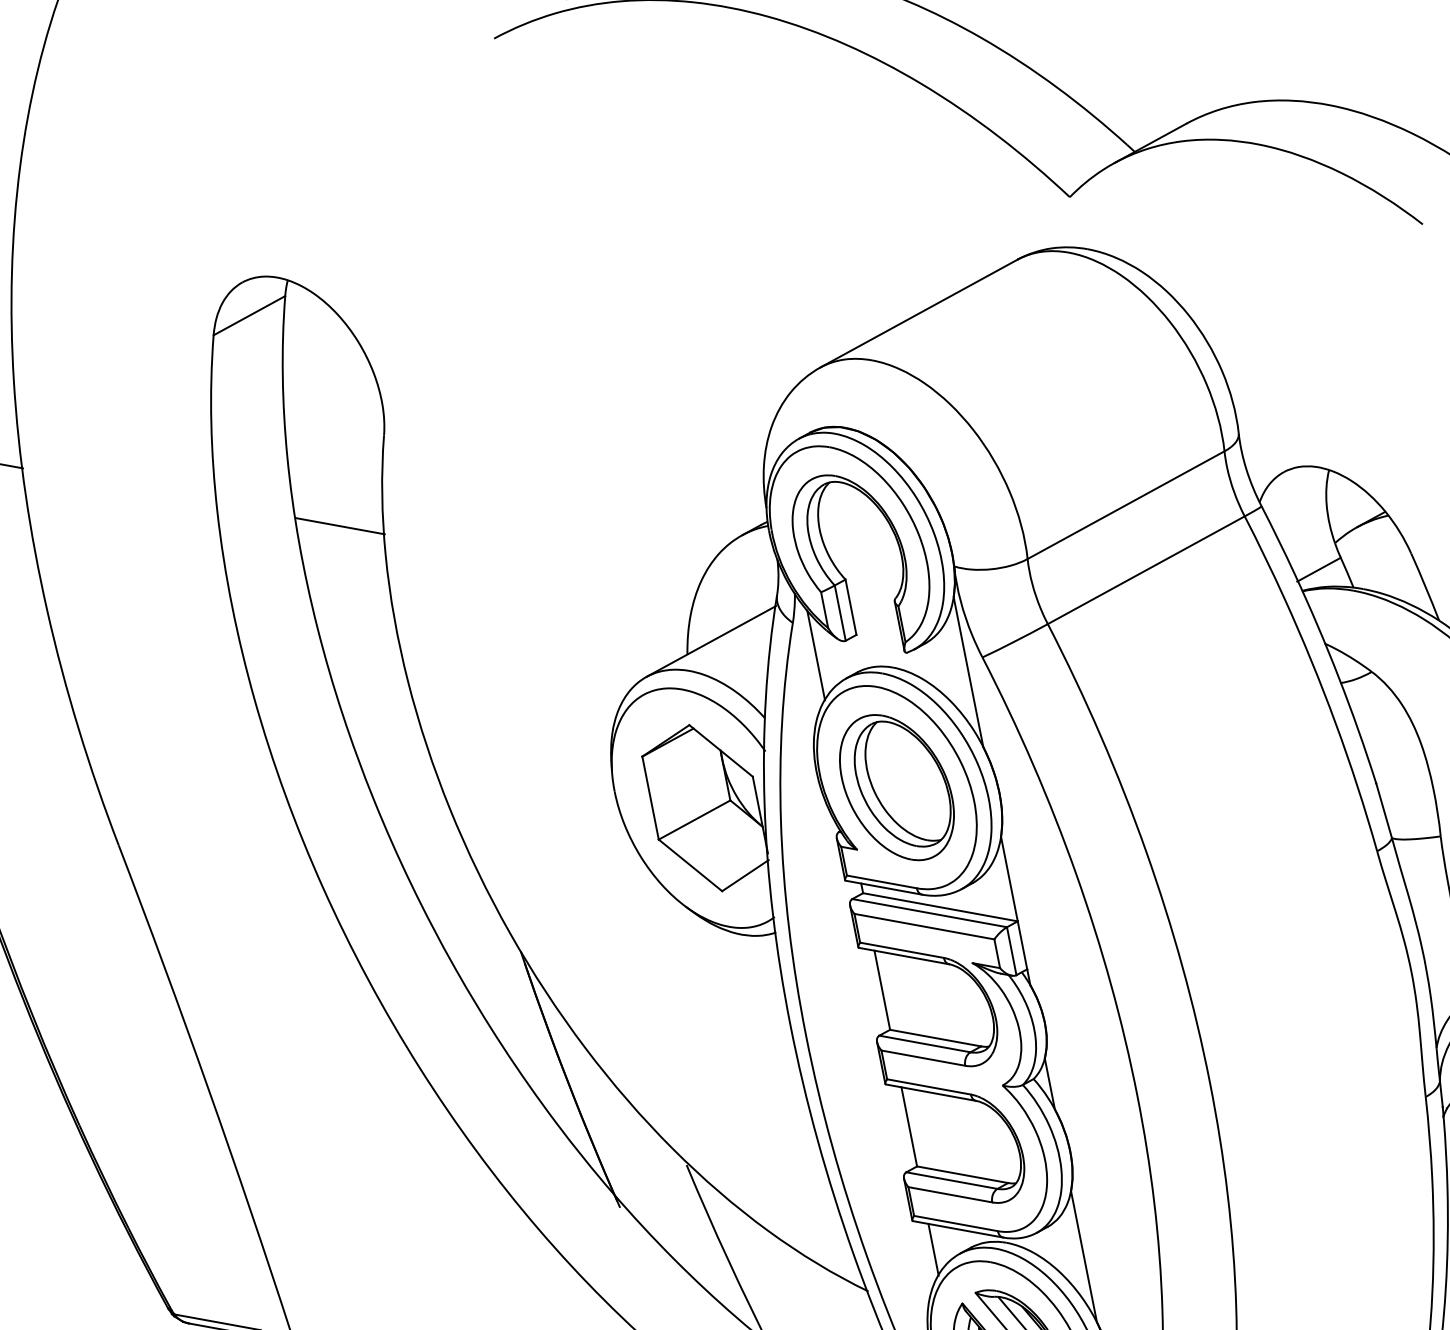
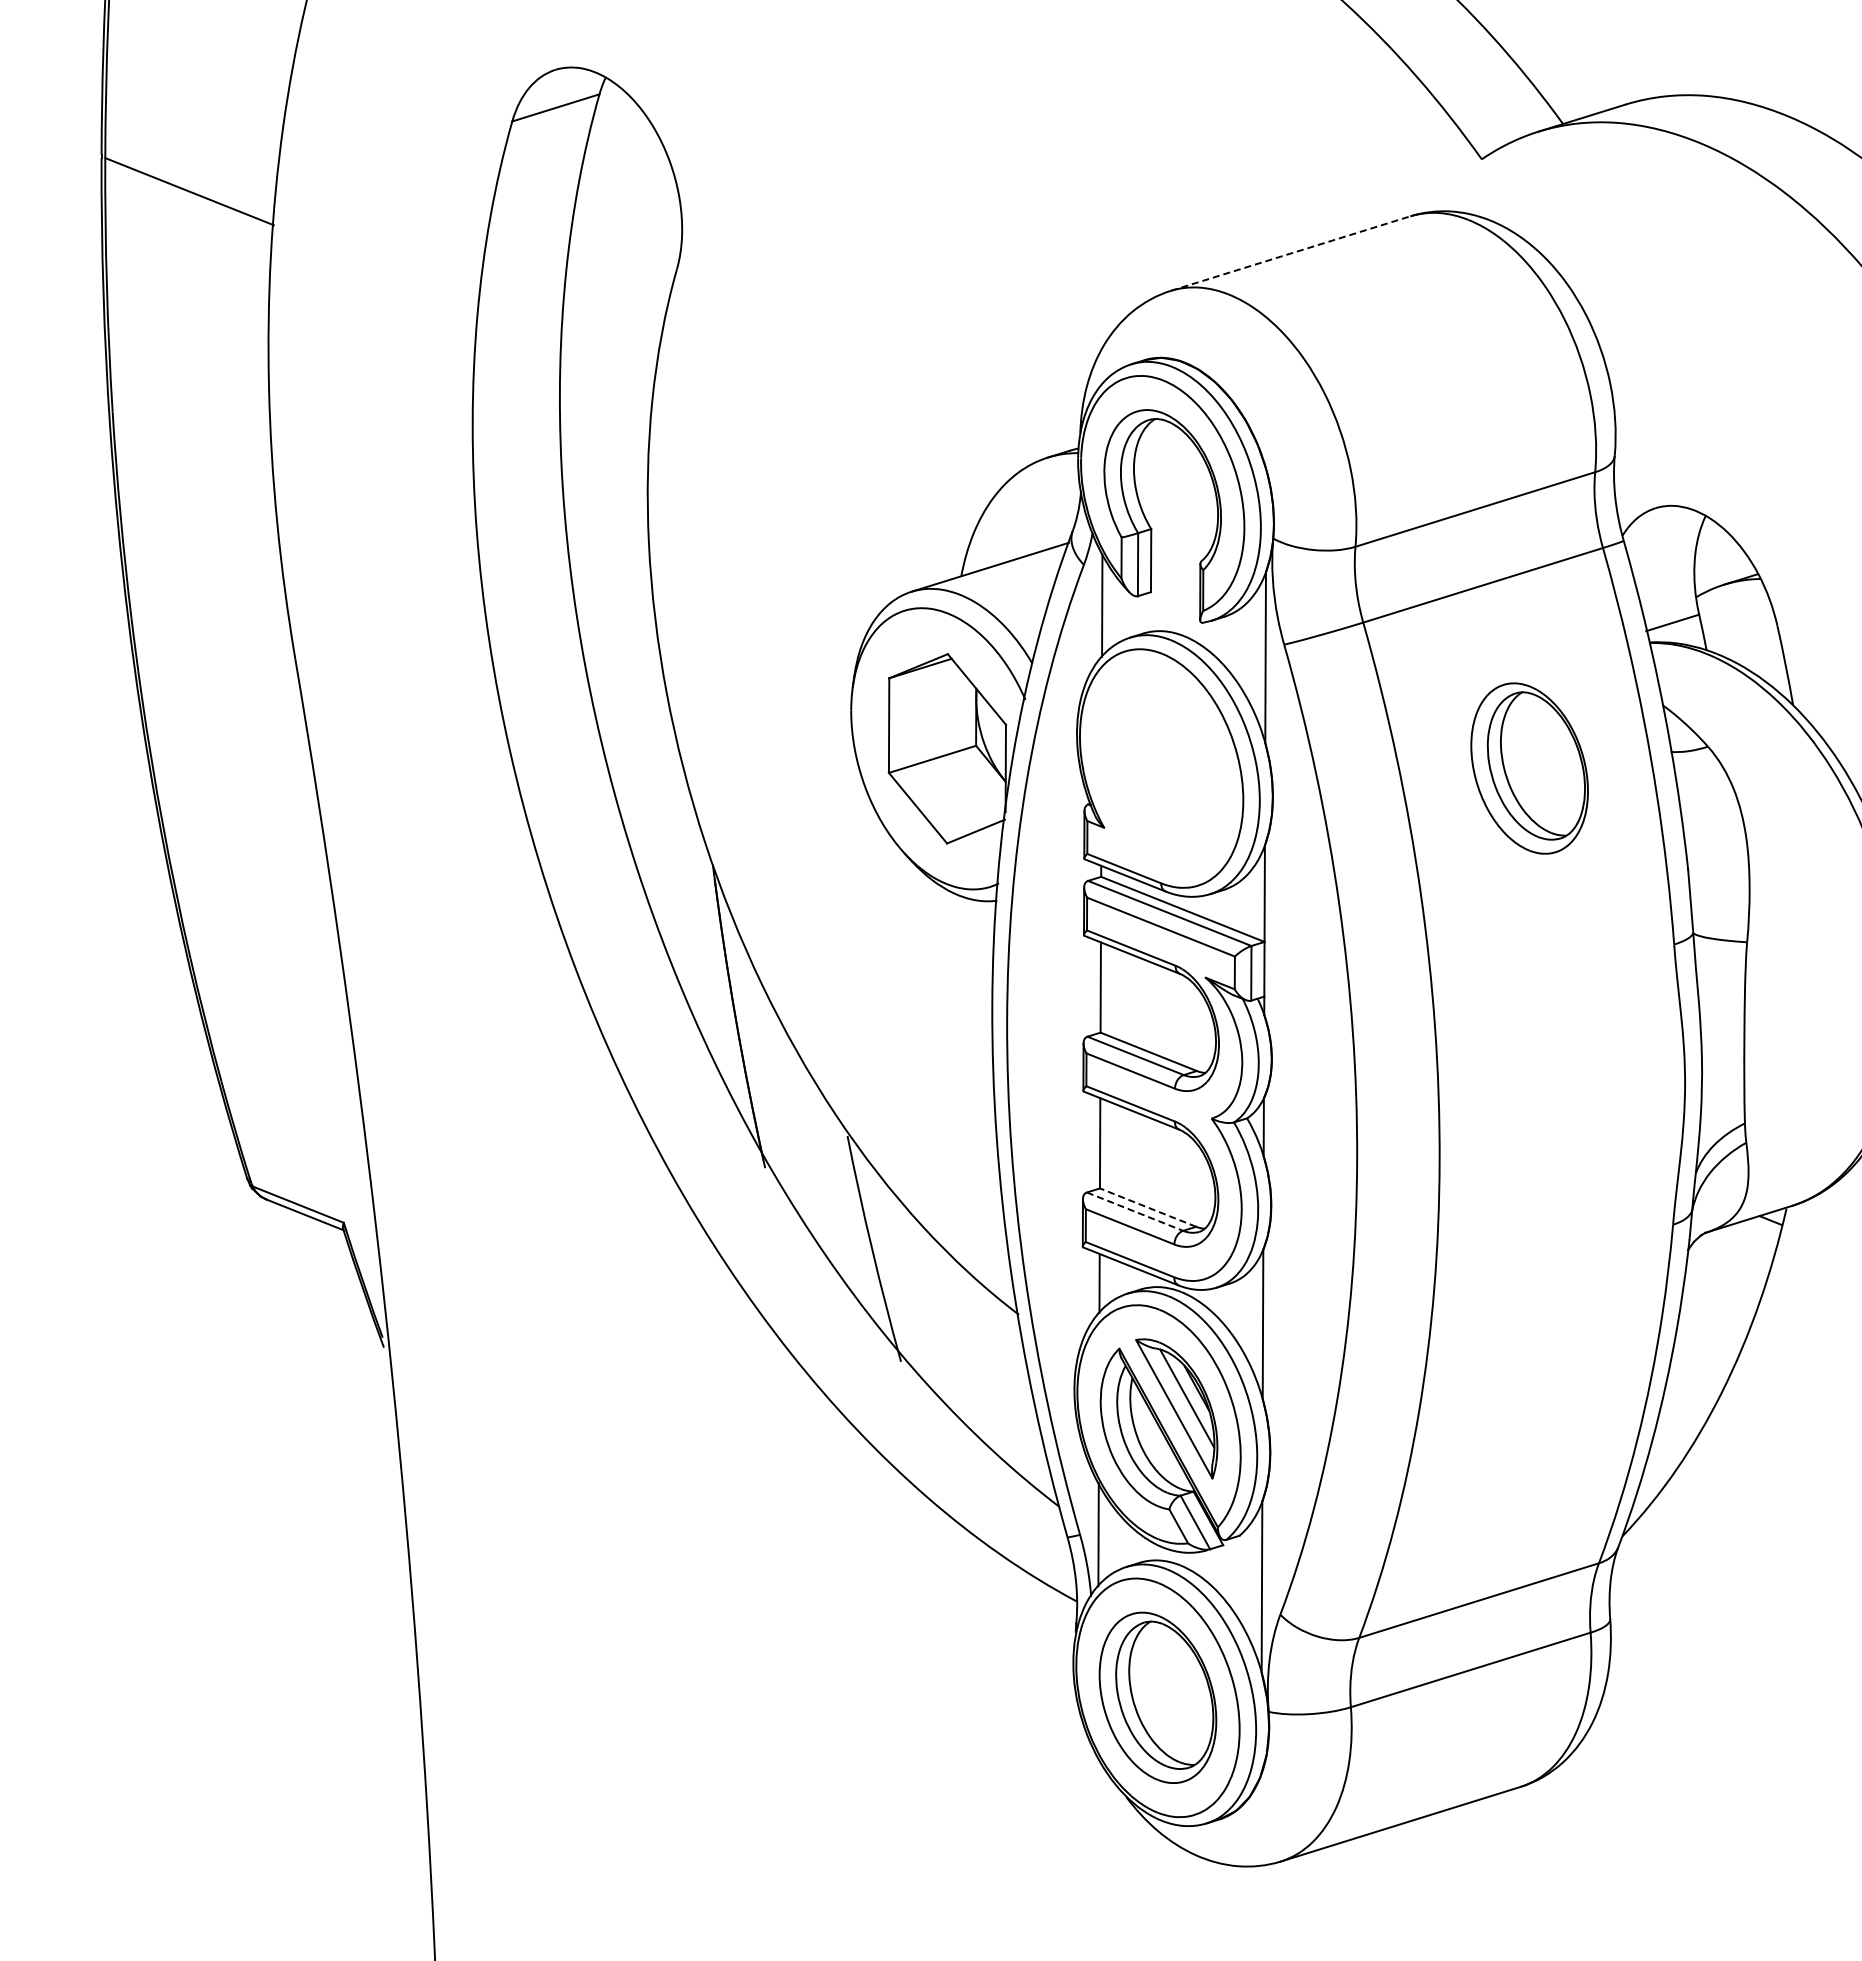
line: (918, 313) -> (1290, 253), solid -> dashed
line: (339, 526) -> (608, 358), removed
part: (896, 787) -> (1529, 768), moved
line: (962, 1174) -> (1148, 1207), solid -> dashed
line: (952, 1180) -> (1135, 1211), solid -> dashed

